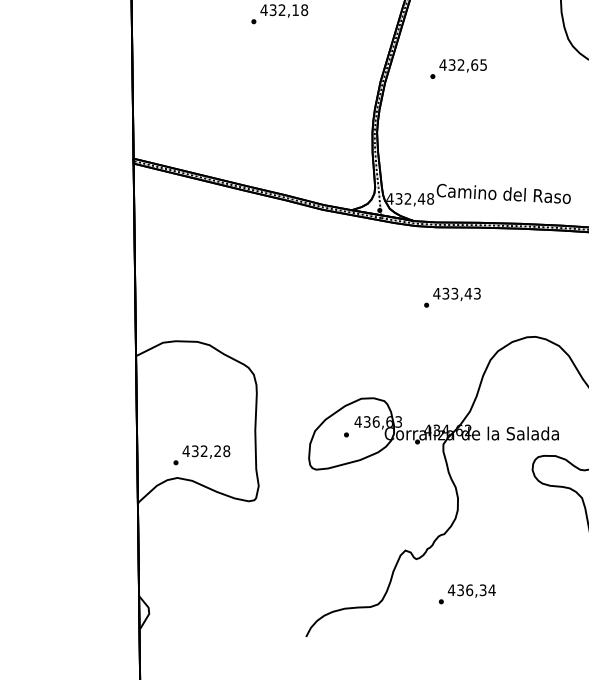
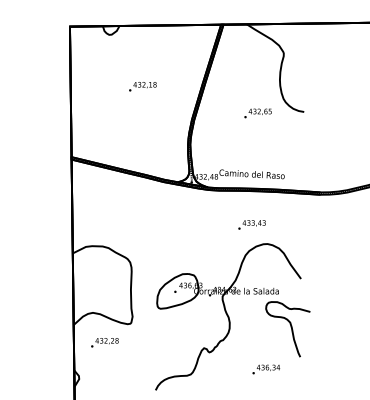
text: (457, 69) -> (257, 113), moved
text: (451, 296) -> (251, 224), moved
text: (201, 454) -> (104, 342), moved
text: (467, 594) -> (266, 369), moved

